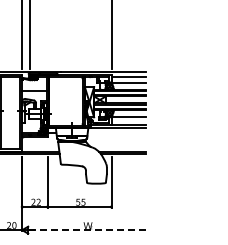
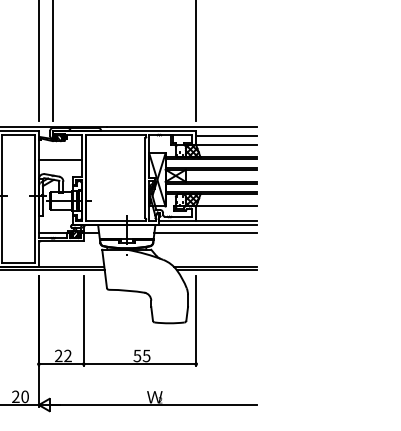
line: (116, 132) -> (204, 233), added
line: (87, 230) -> (153, 405), dashed -> solid

